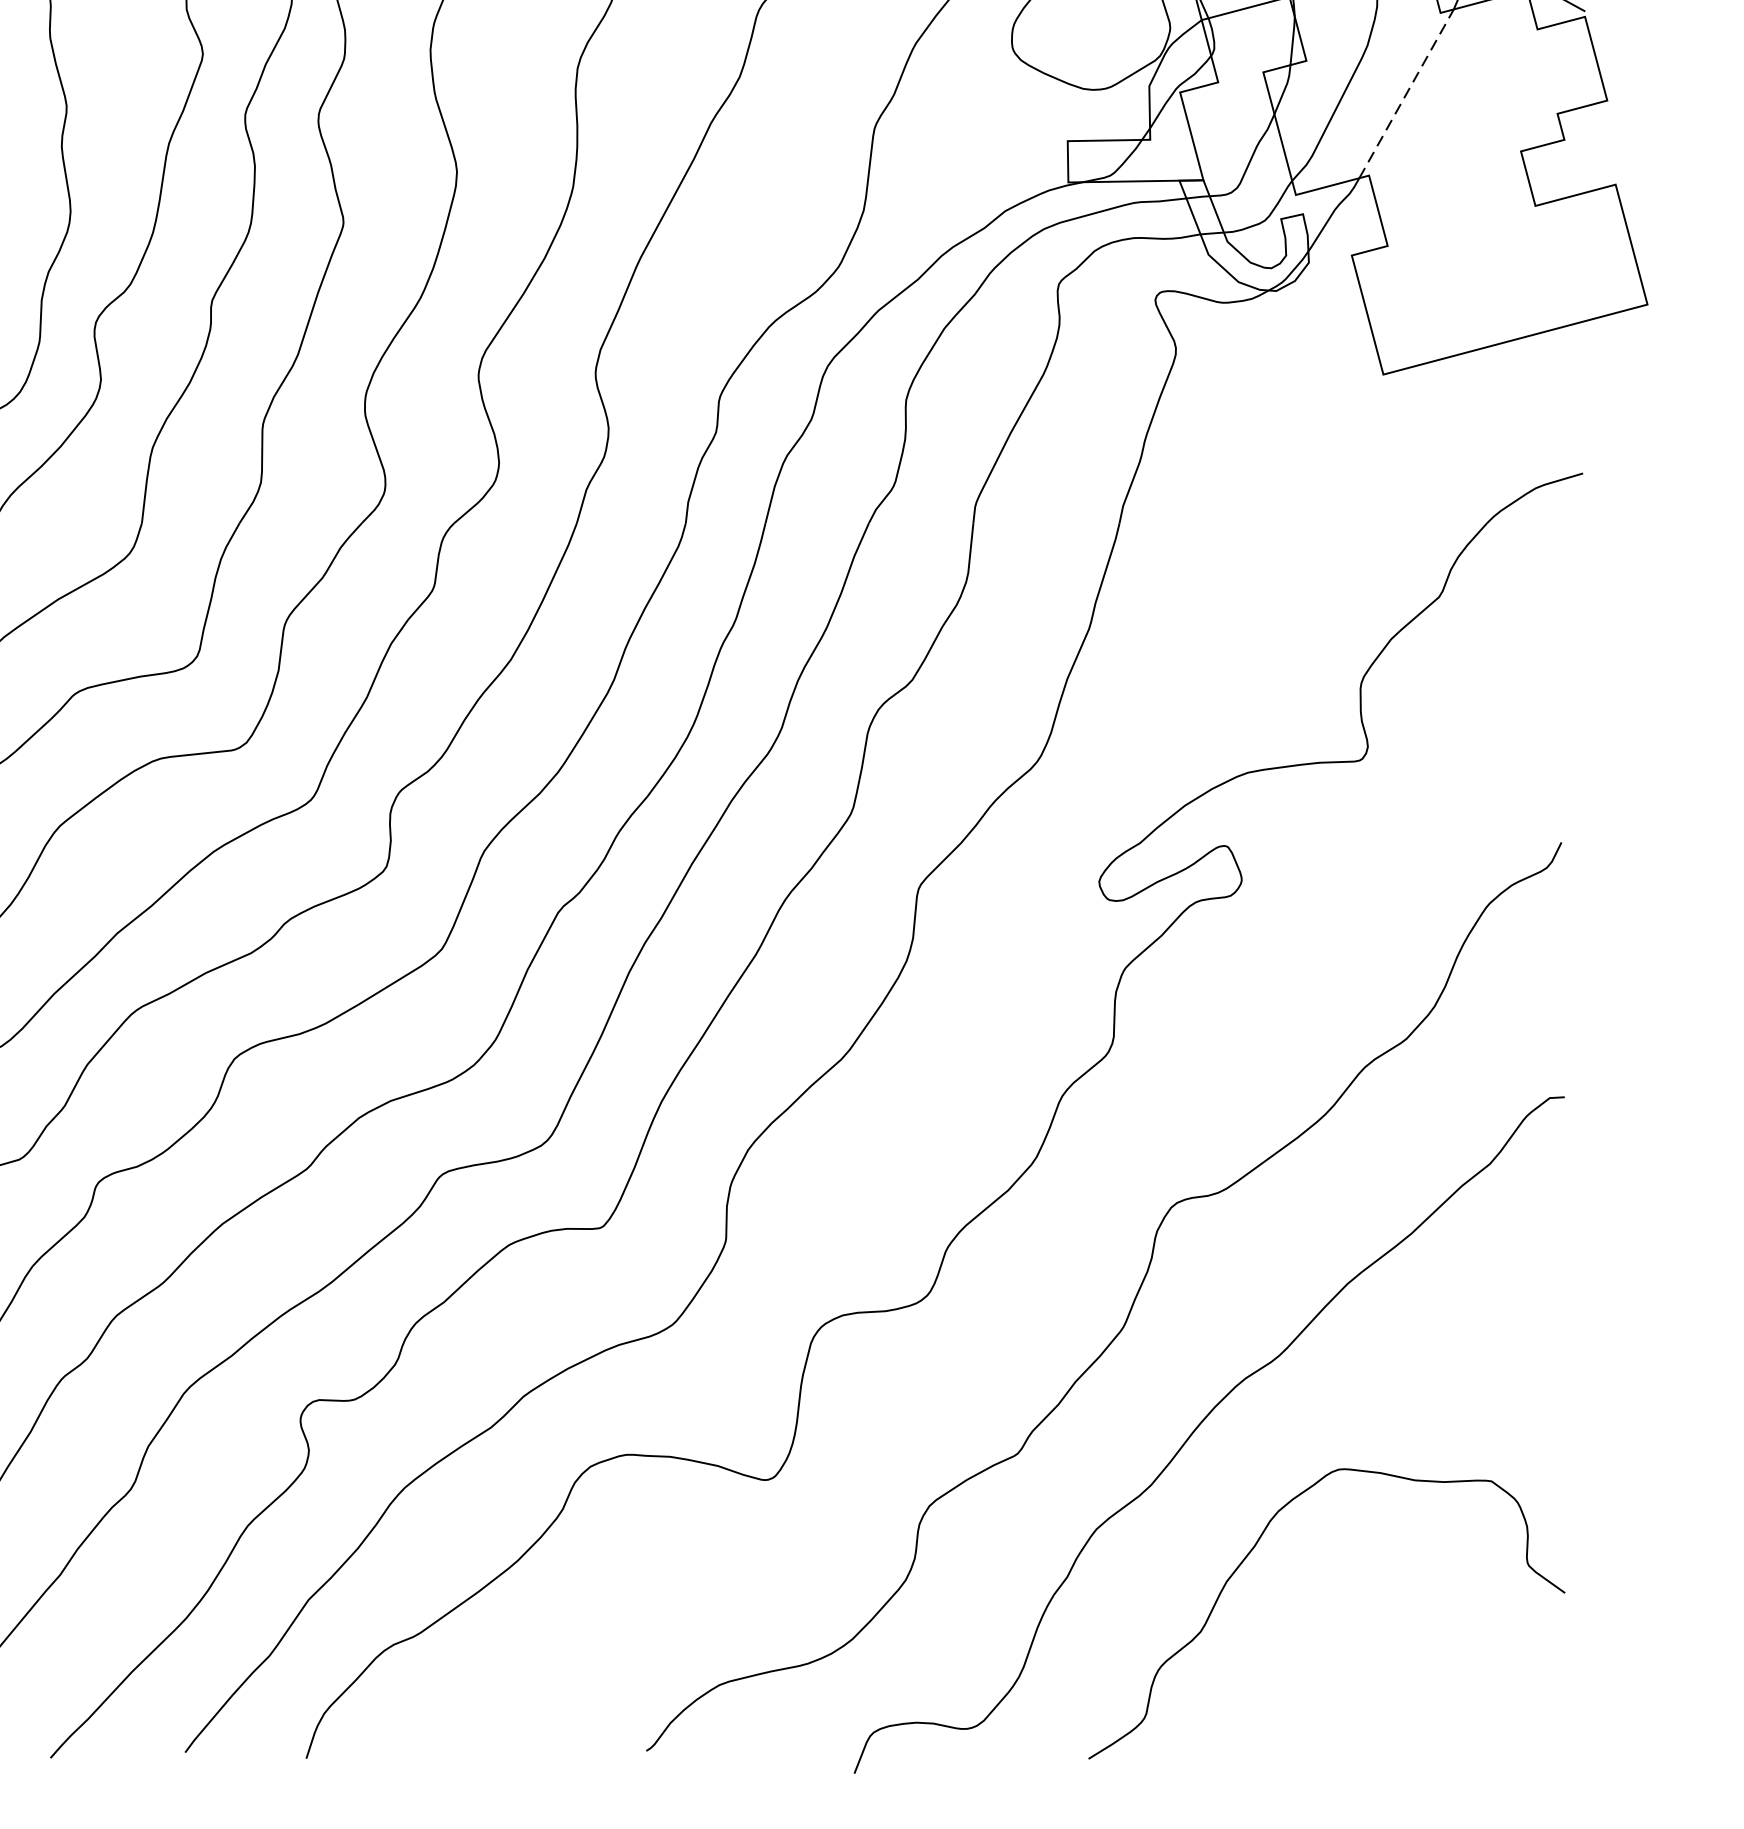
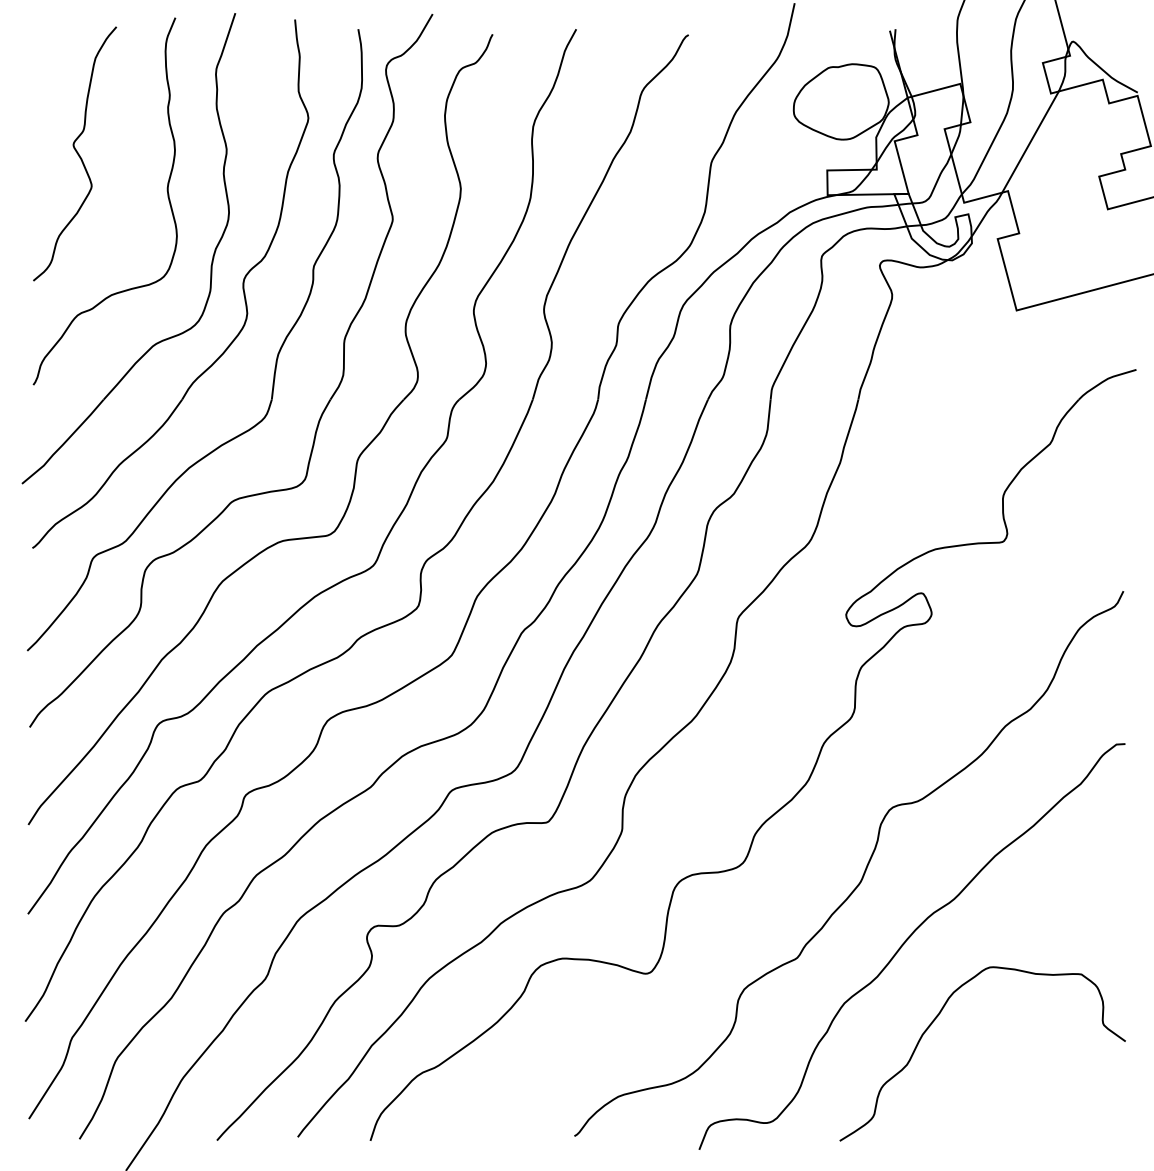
line: (1406, 92) -> (1030, 141), dashed -> solid

